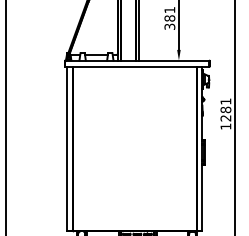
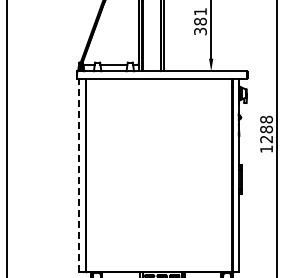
text: (225, 101) -> (266, 119), 1281 -> 1288
line: (67, 148) -> (79, 174), solid -> dashed

